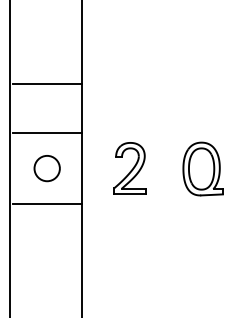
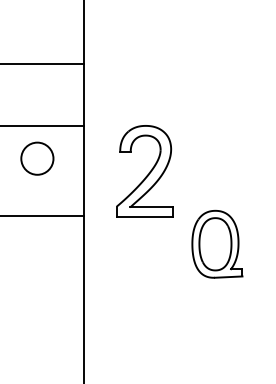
circle: (46, 168) -> (36, 158), moved
part: (129, 168) -> (144, 171), size x1.4
part: (202, 168) -> (216, 243), moved

